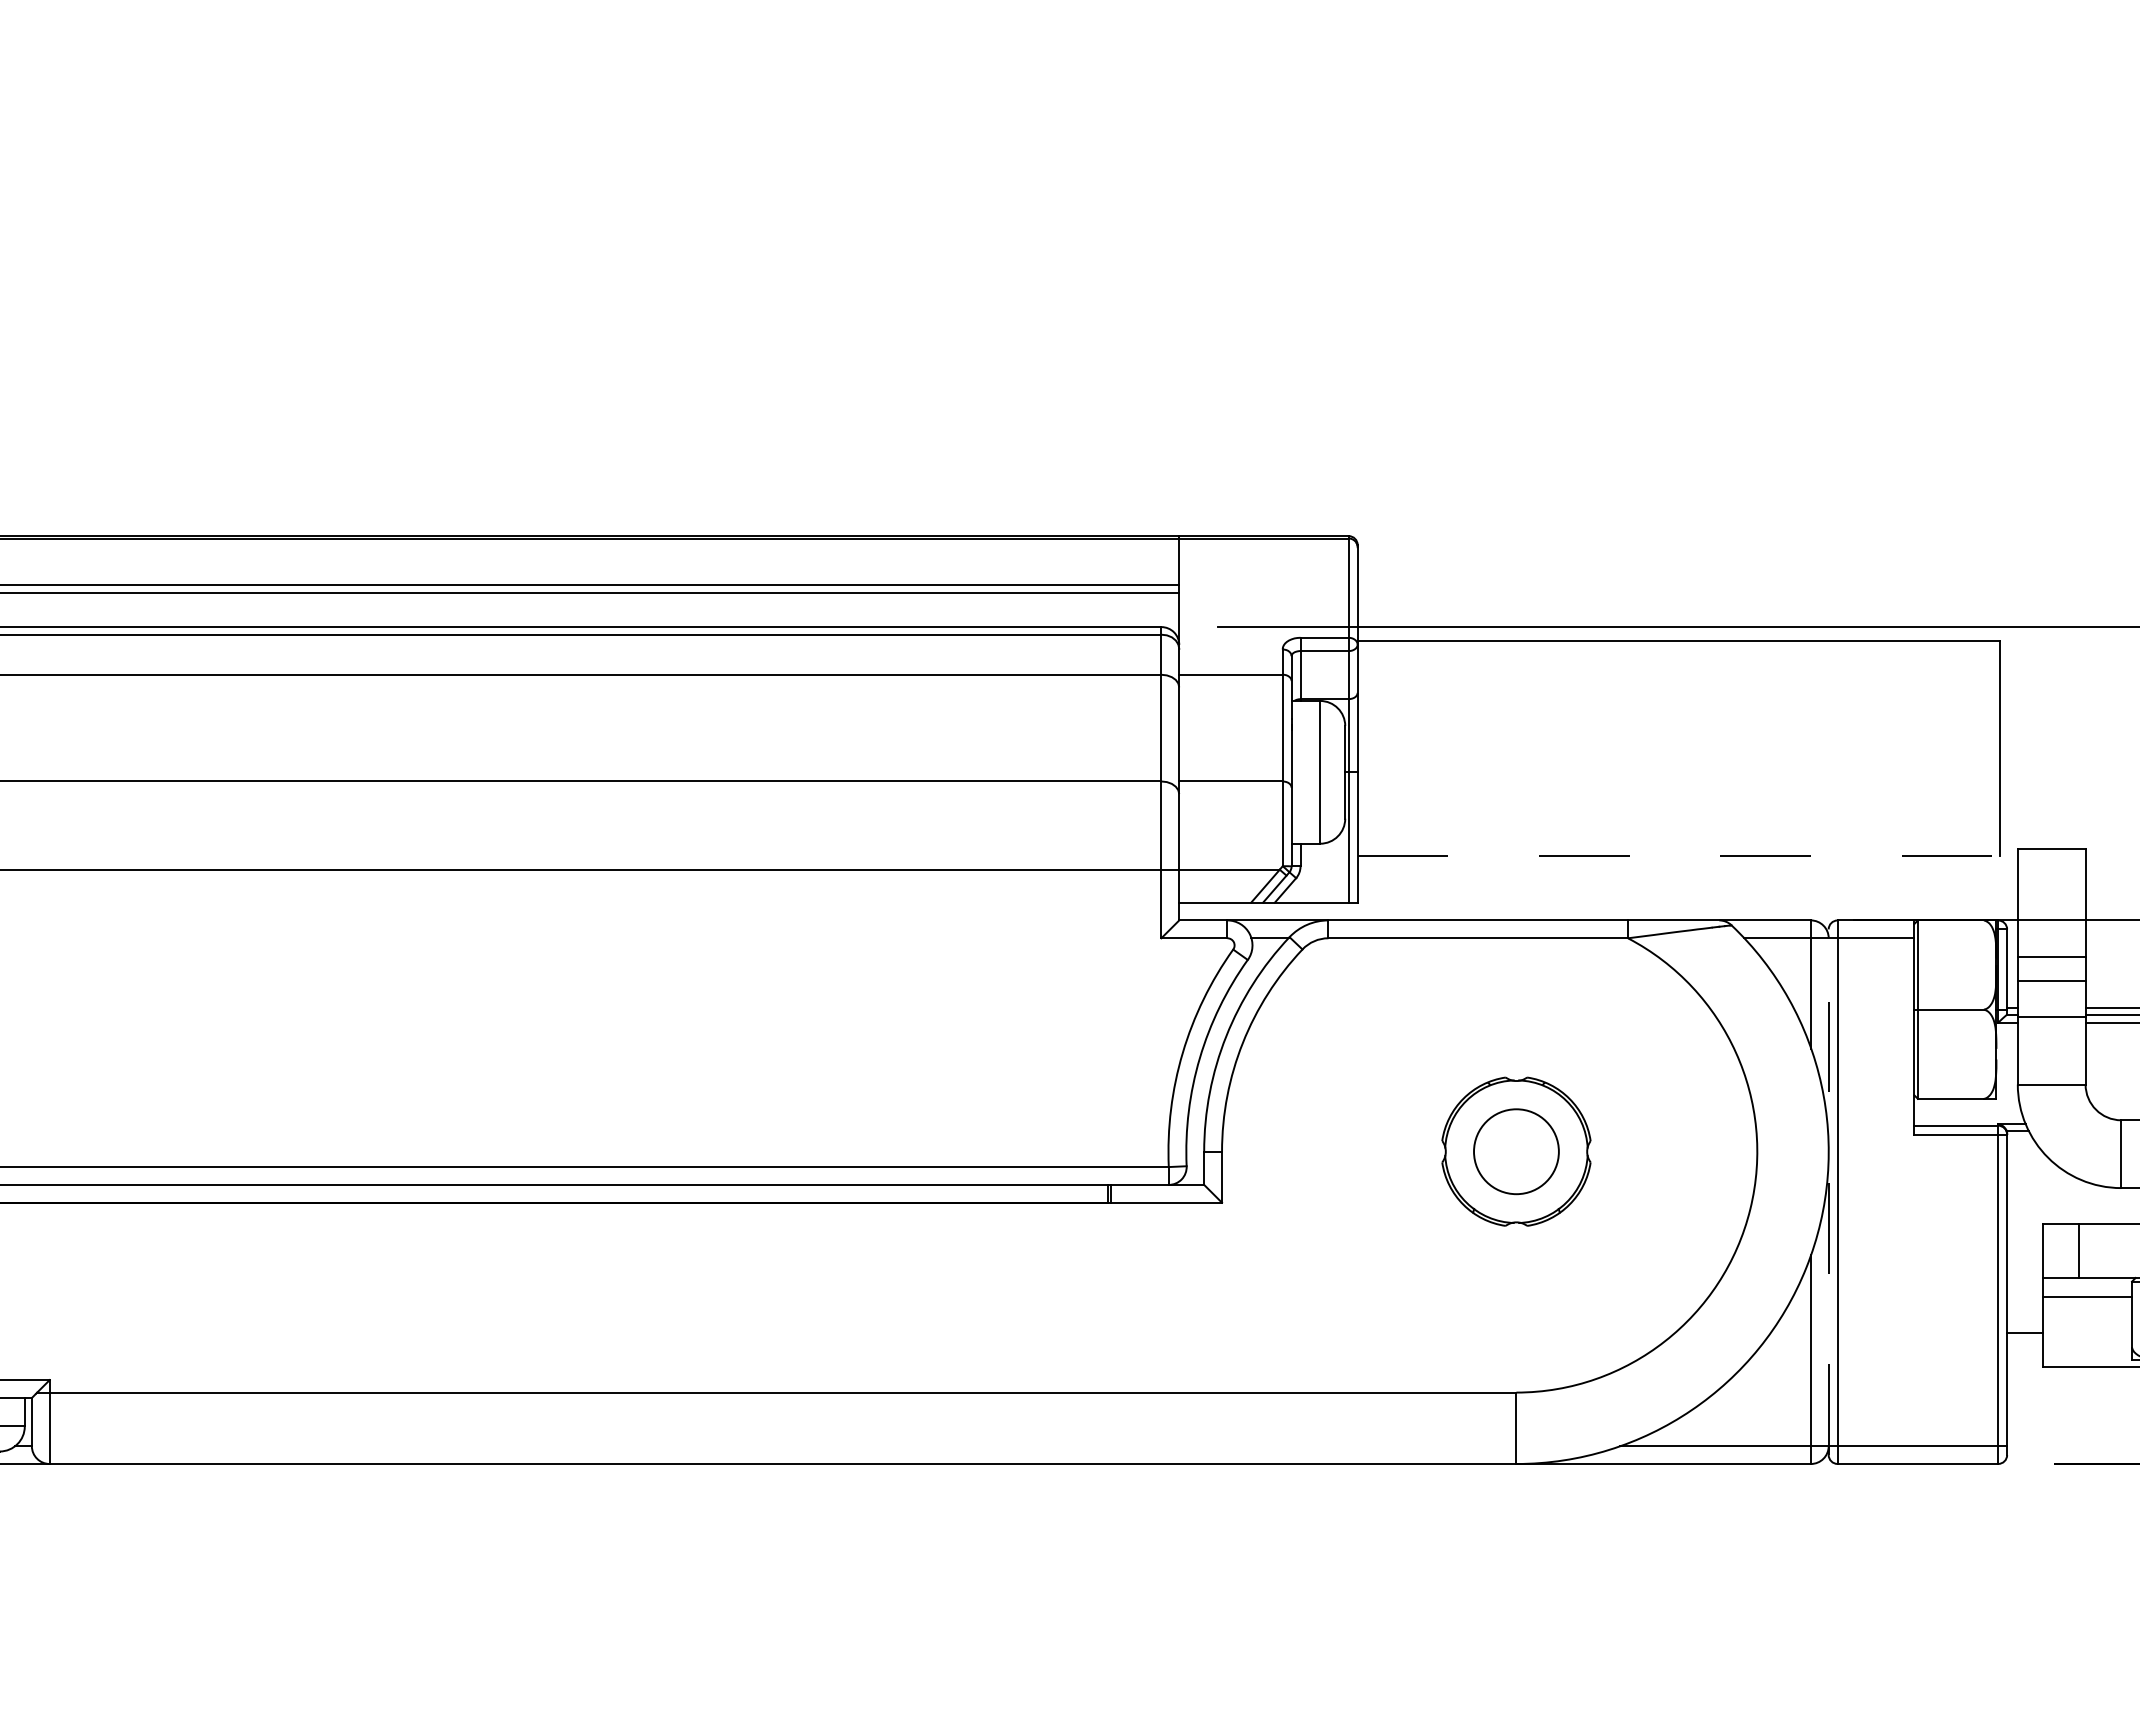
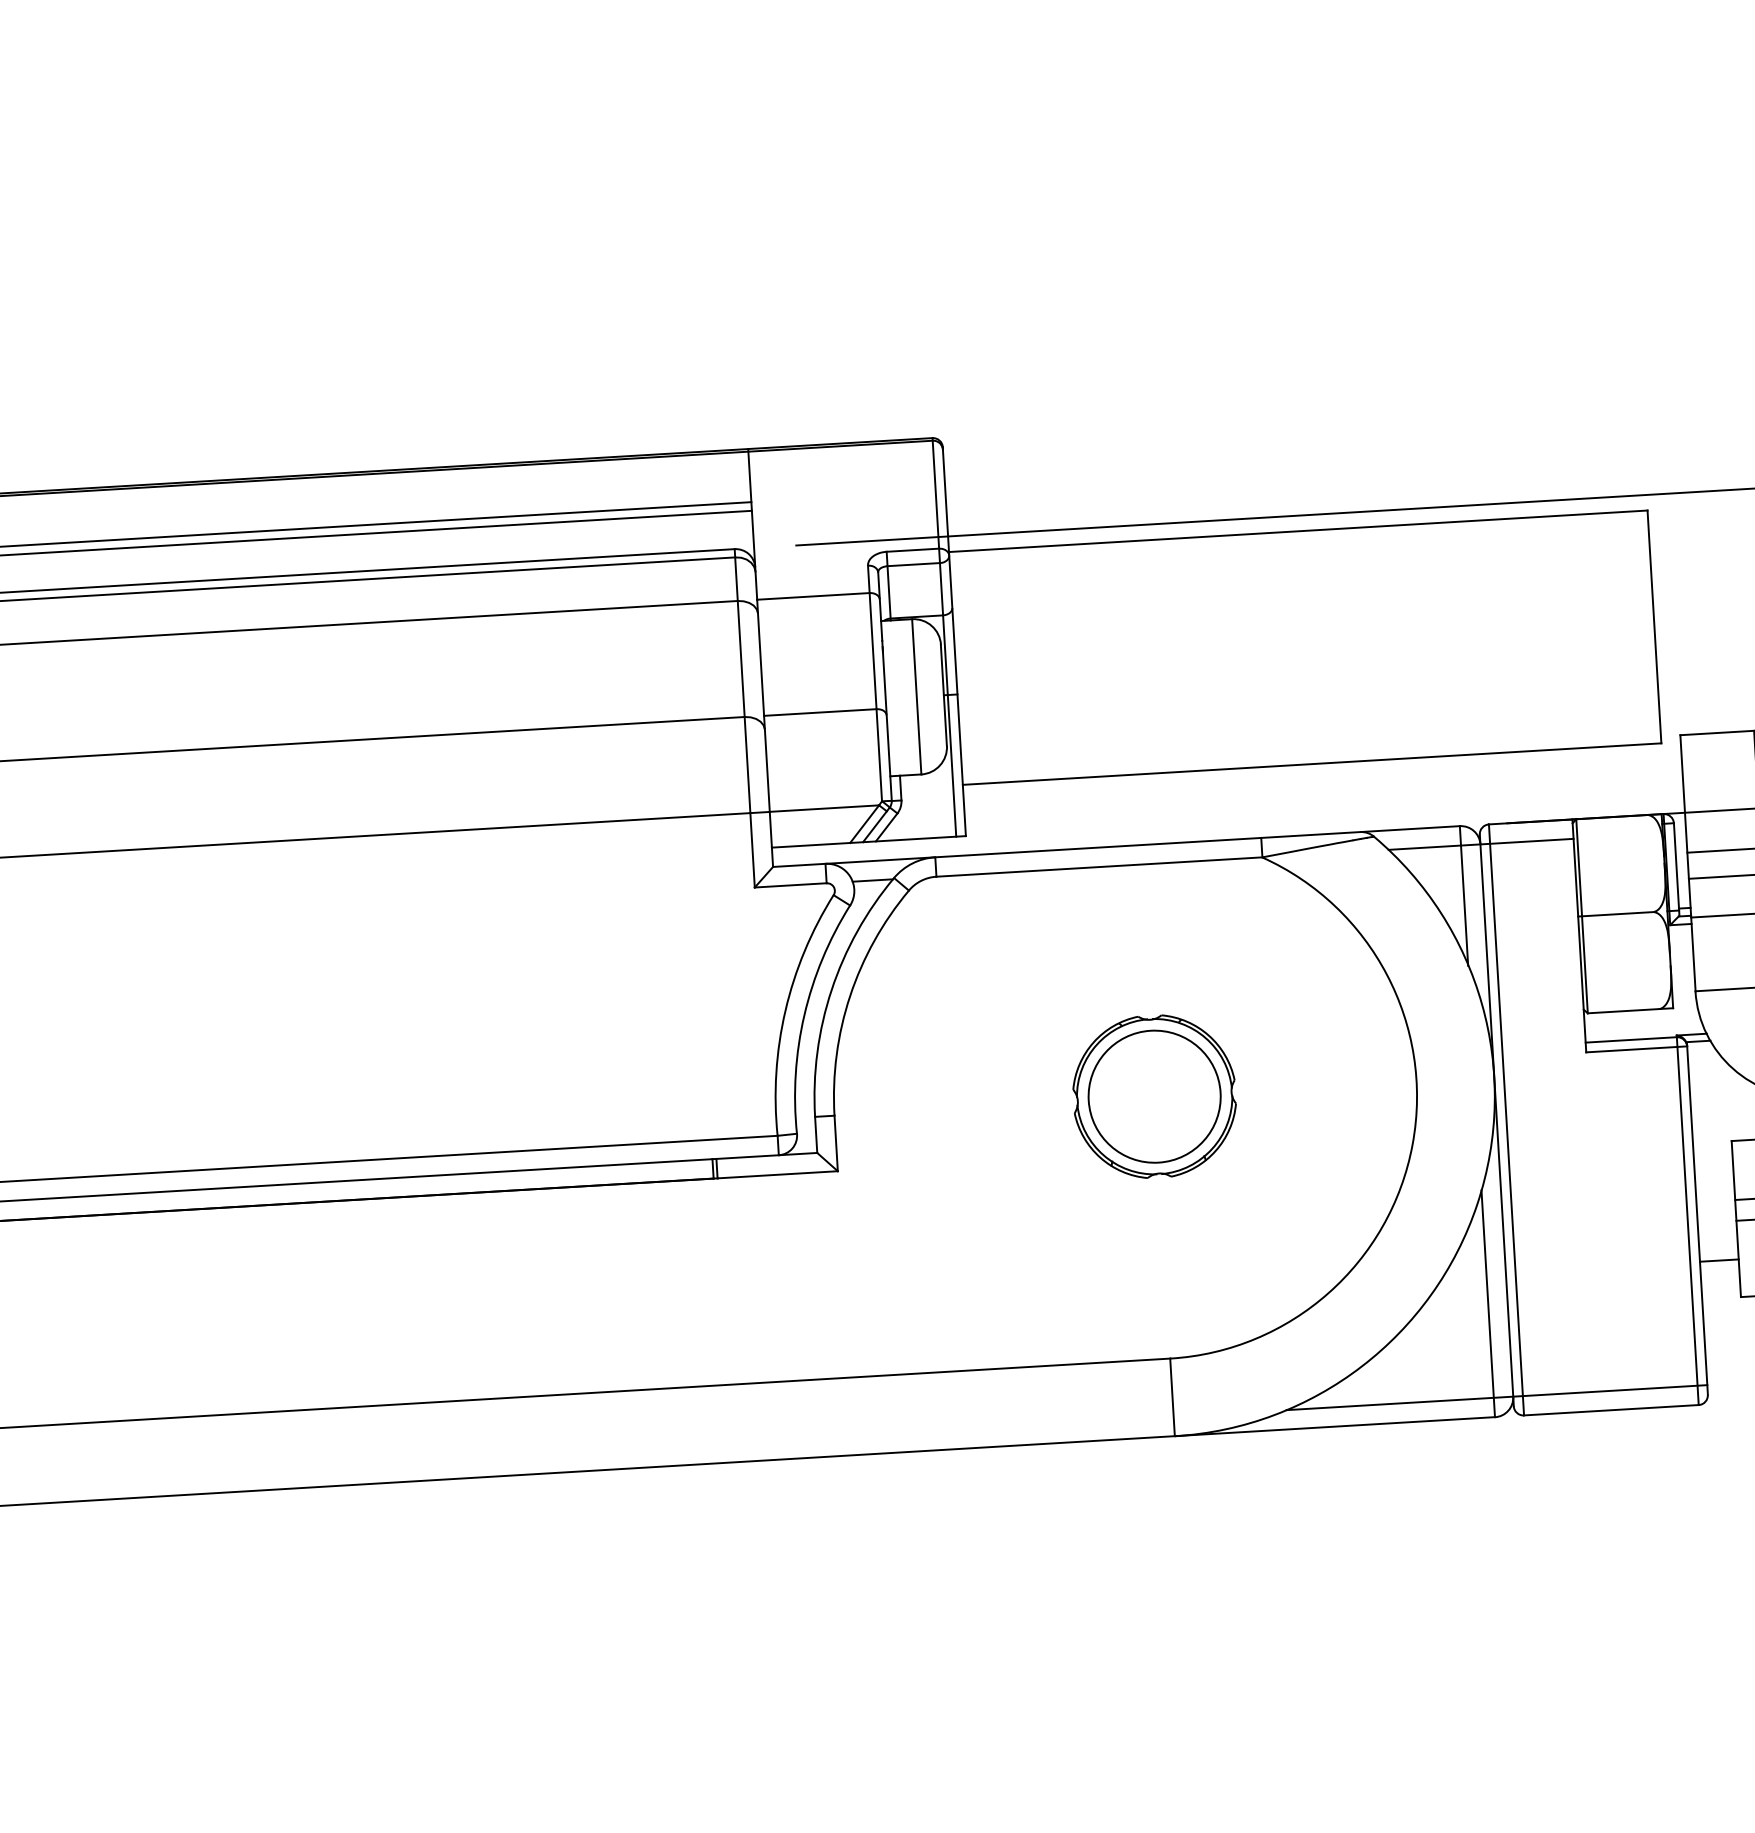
line: (1679, 855) -> (1312, 764), dashed -> solid
circle: (1516, 1151) -> (1154, 1096), size x1.43
line: (1828, 1192) -> (1496, 1120), dashed -> solid

